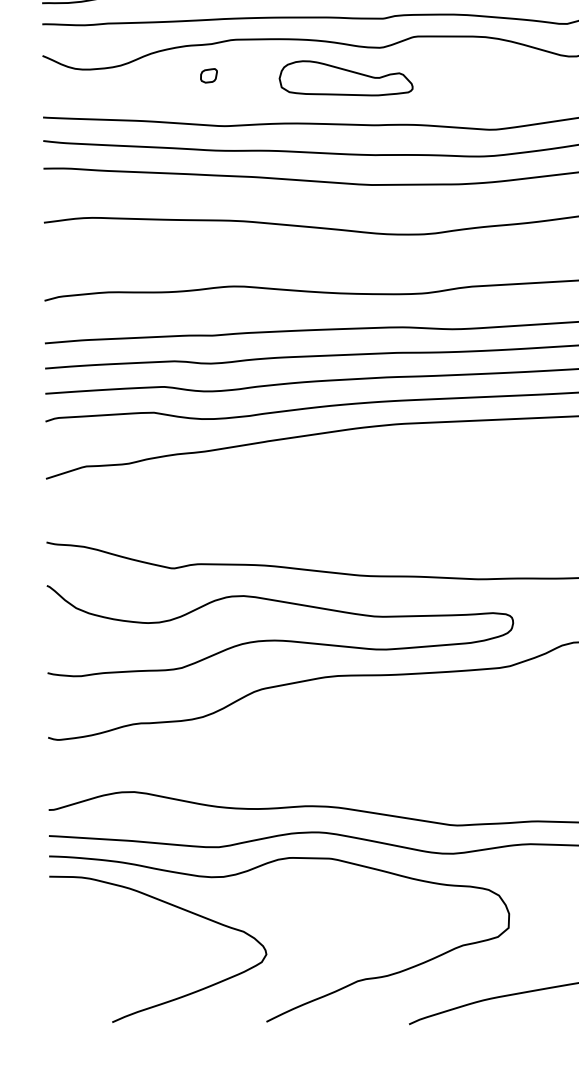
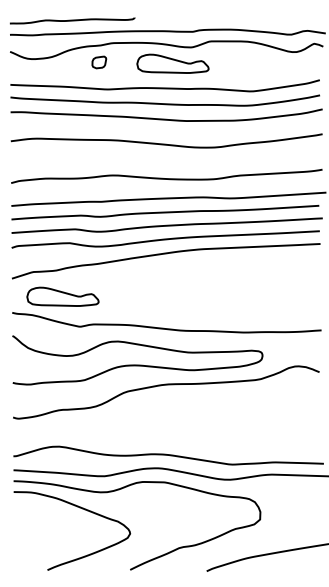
part: (209, 75) -> (99, 62), size x1.6
part: (140, 512) -> (62, 296), added

